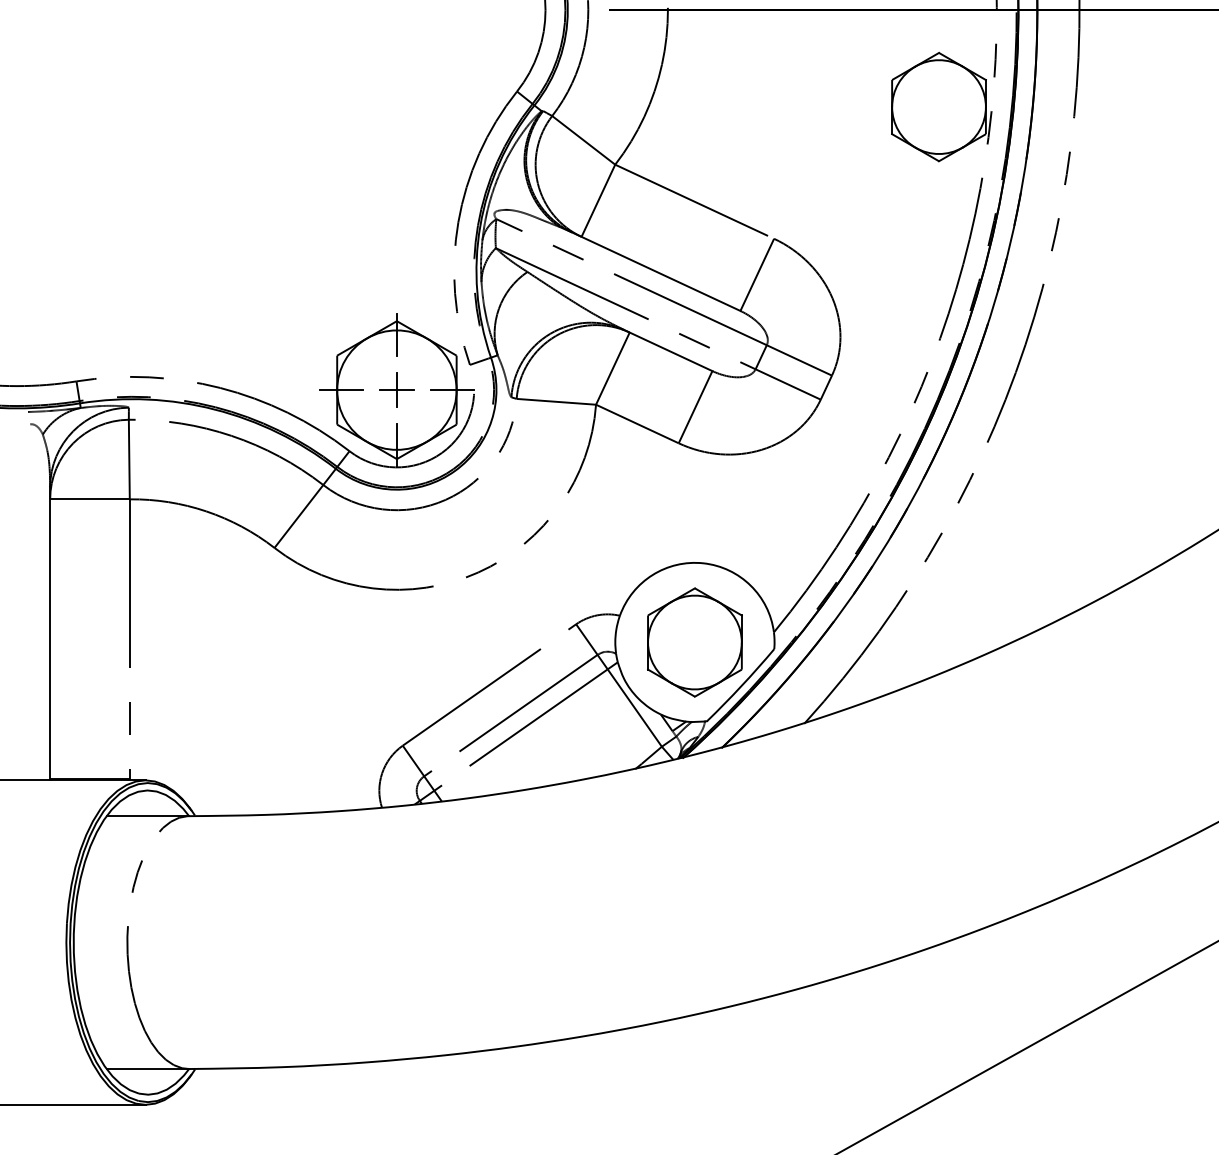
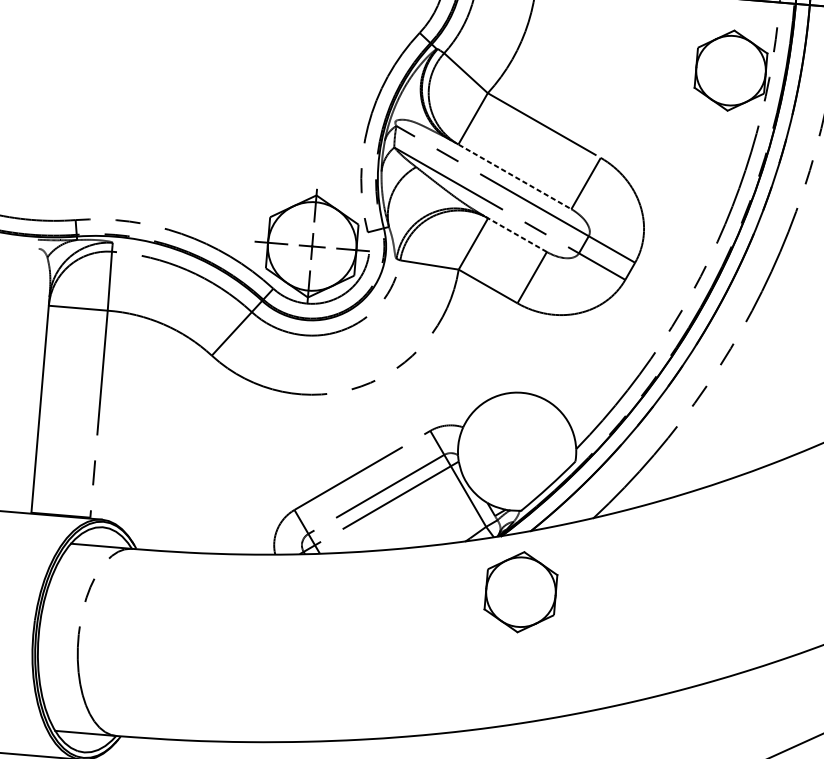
line: (656, 271) -> (511, 174), solid -> dashed
line: (668, 350) -> (515, 234), solid -> dashed
part: (694, 642) -> (520, 592), moved

